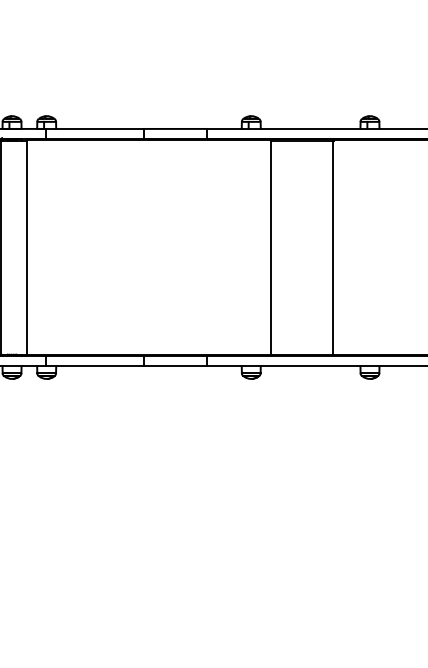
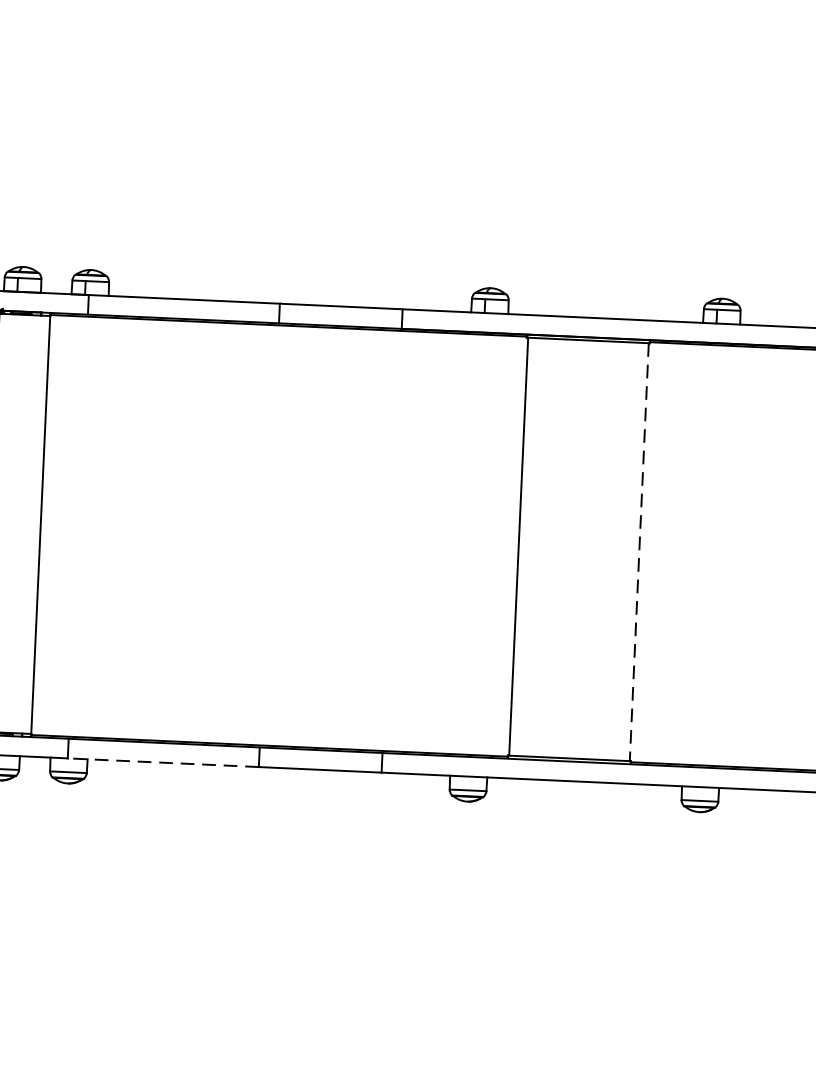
line: (333, 247) -> (639, 552), solid -> dashed
line: (94, 366) -> (162, 763), solid -> dashed

